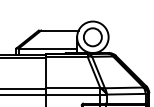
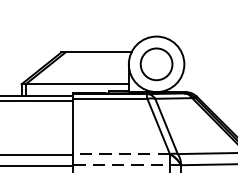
line: (72, 88) -> (120, 154), solid -> dashed
line: (73, 94) -> (122, 165), solid -> dashed

